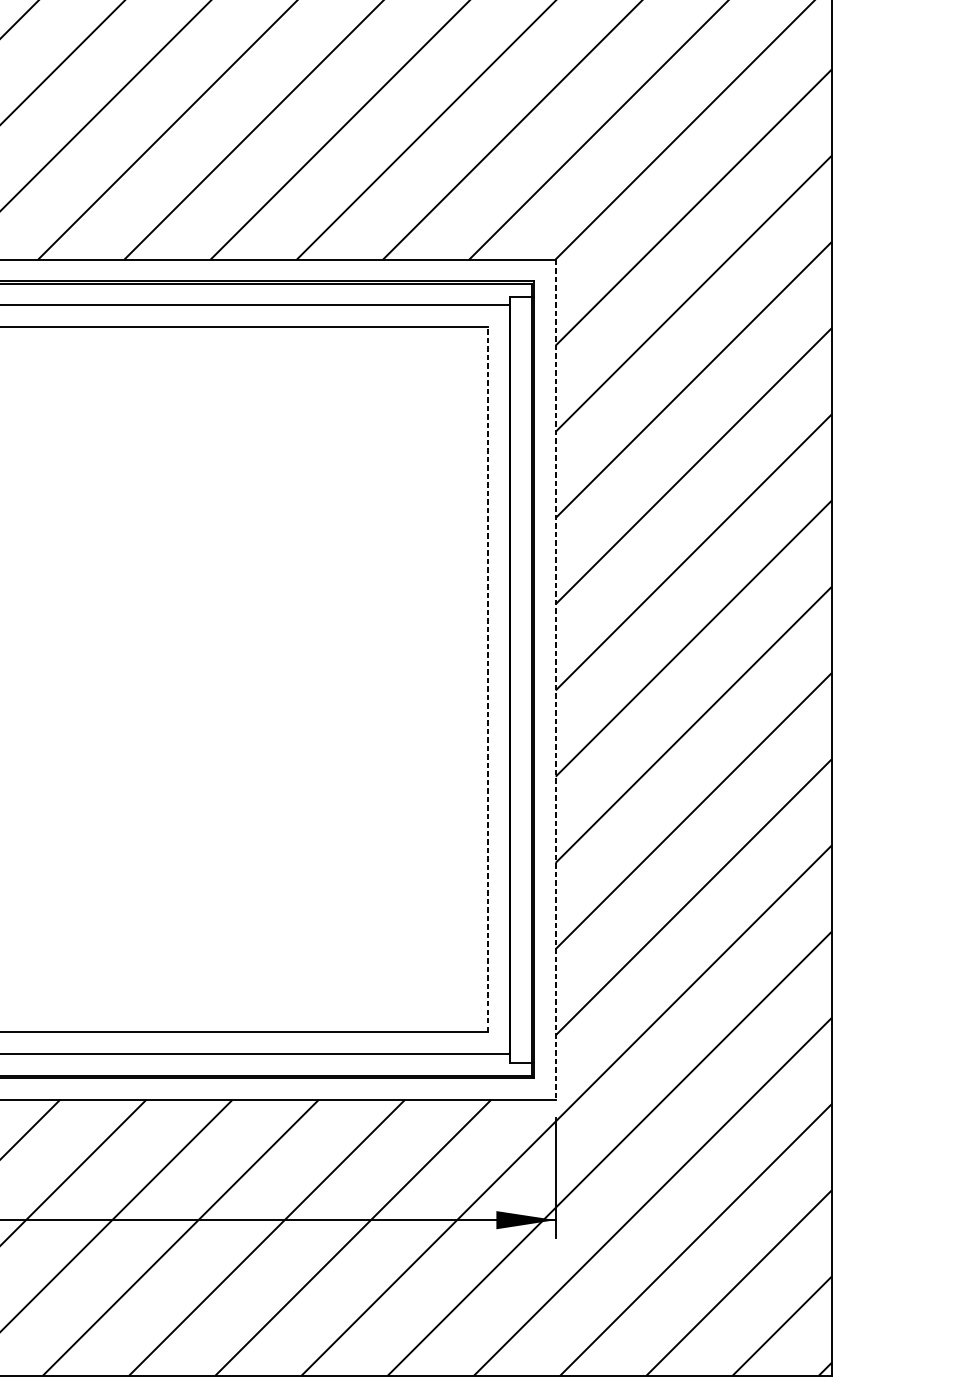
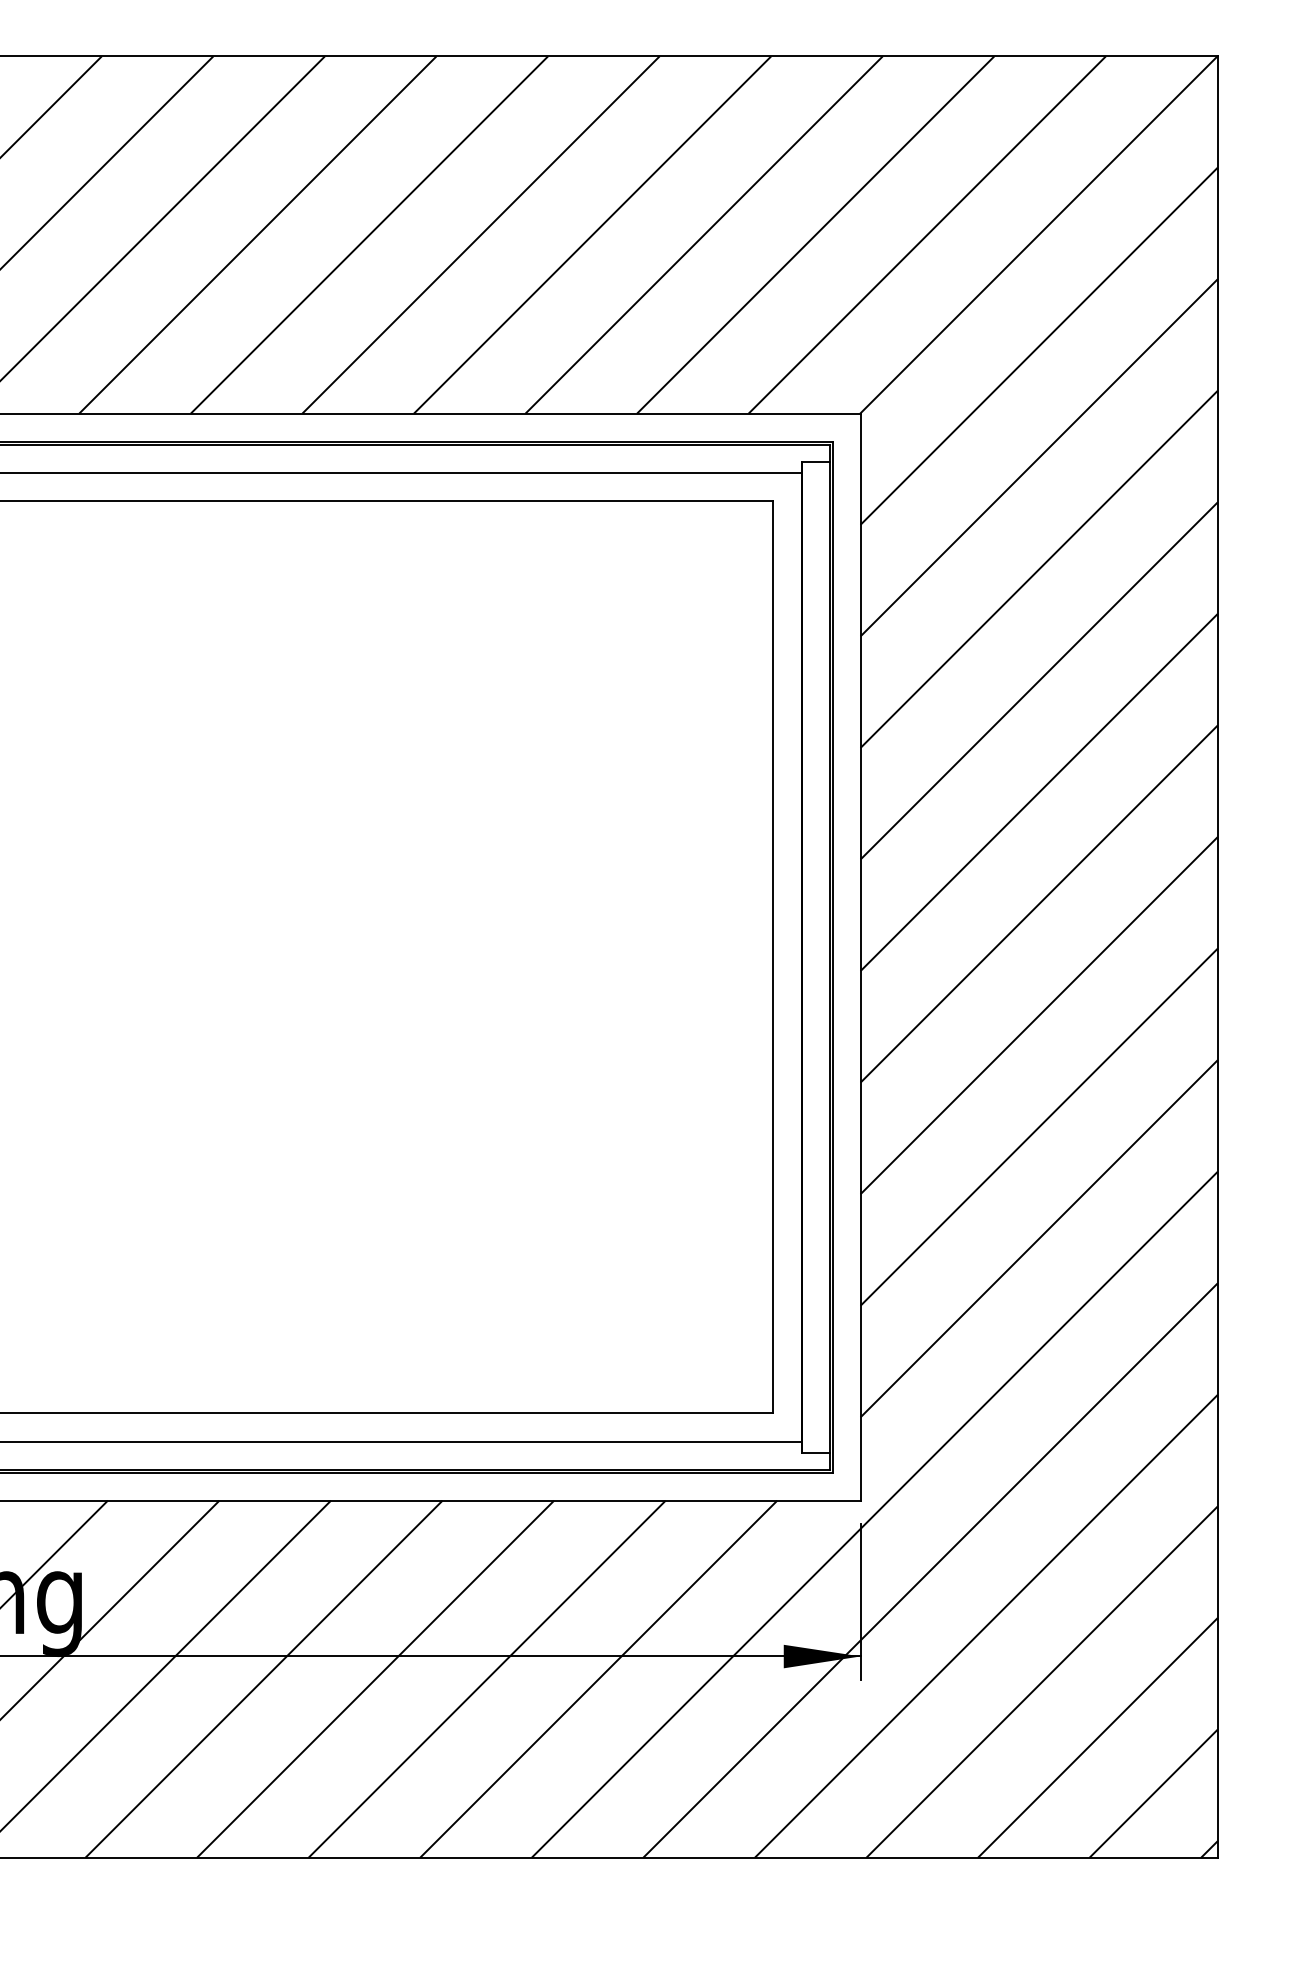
line: (487, 679) -> (772, 957), dashed -> solid
line: (555, 679) -> (860, 957), dashed -> solid

